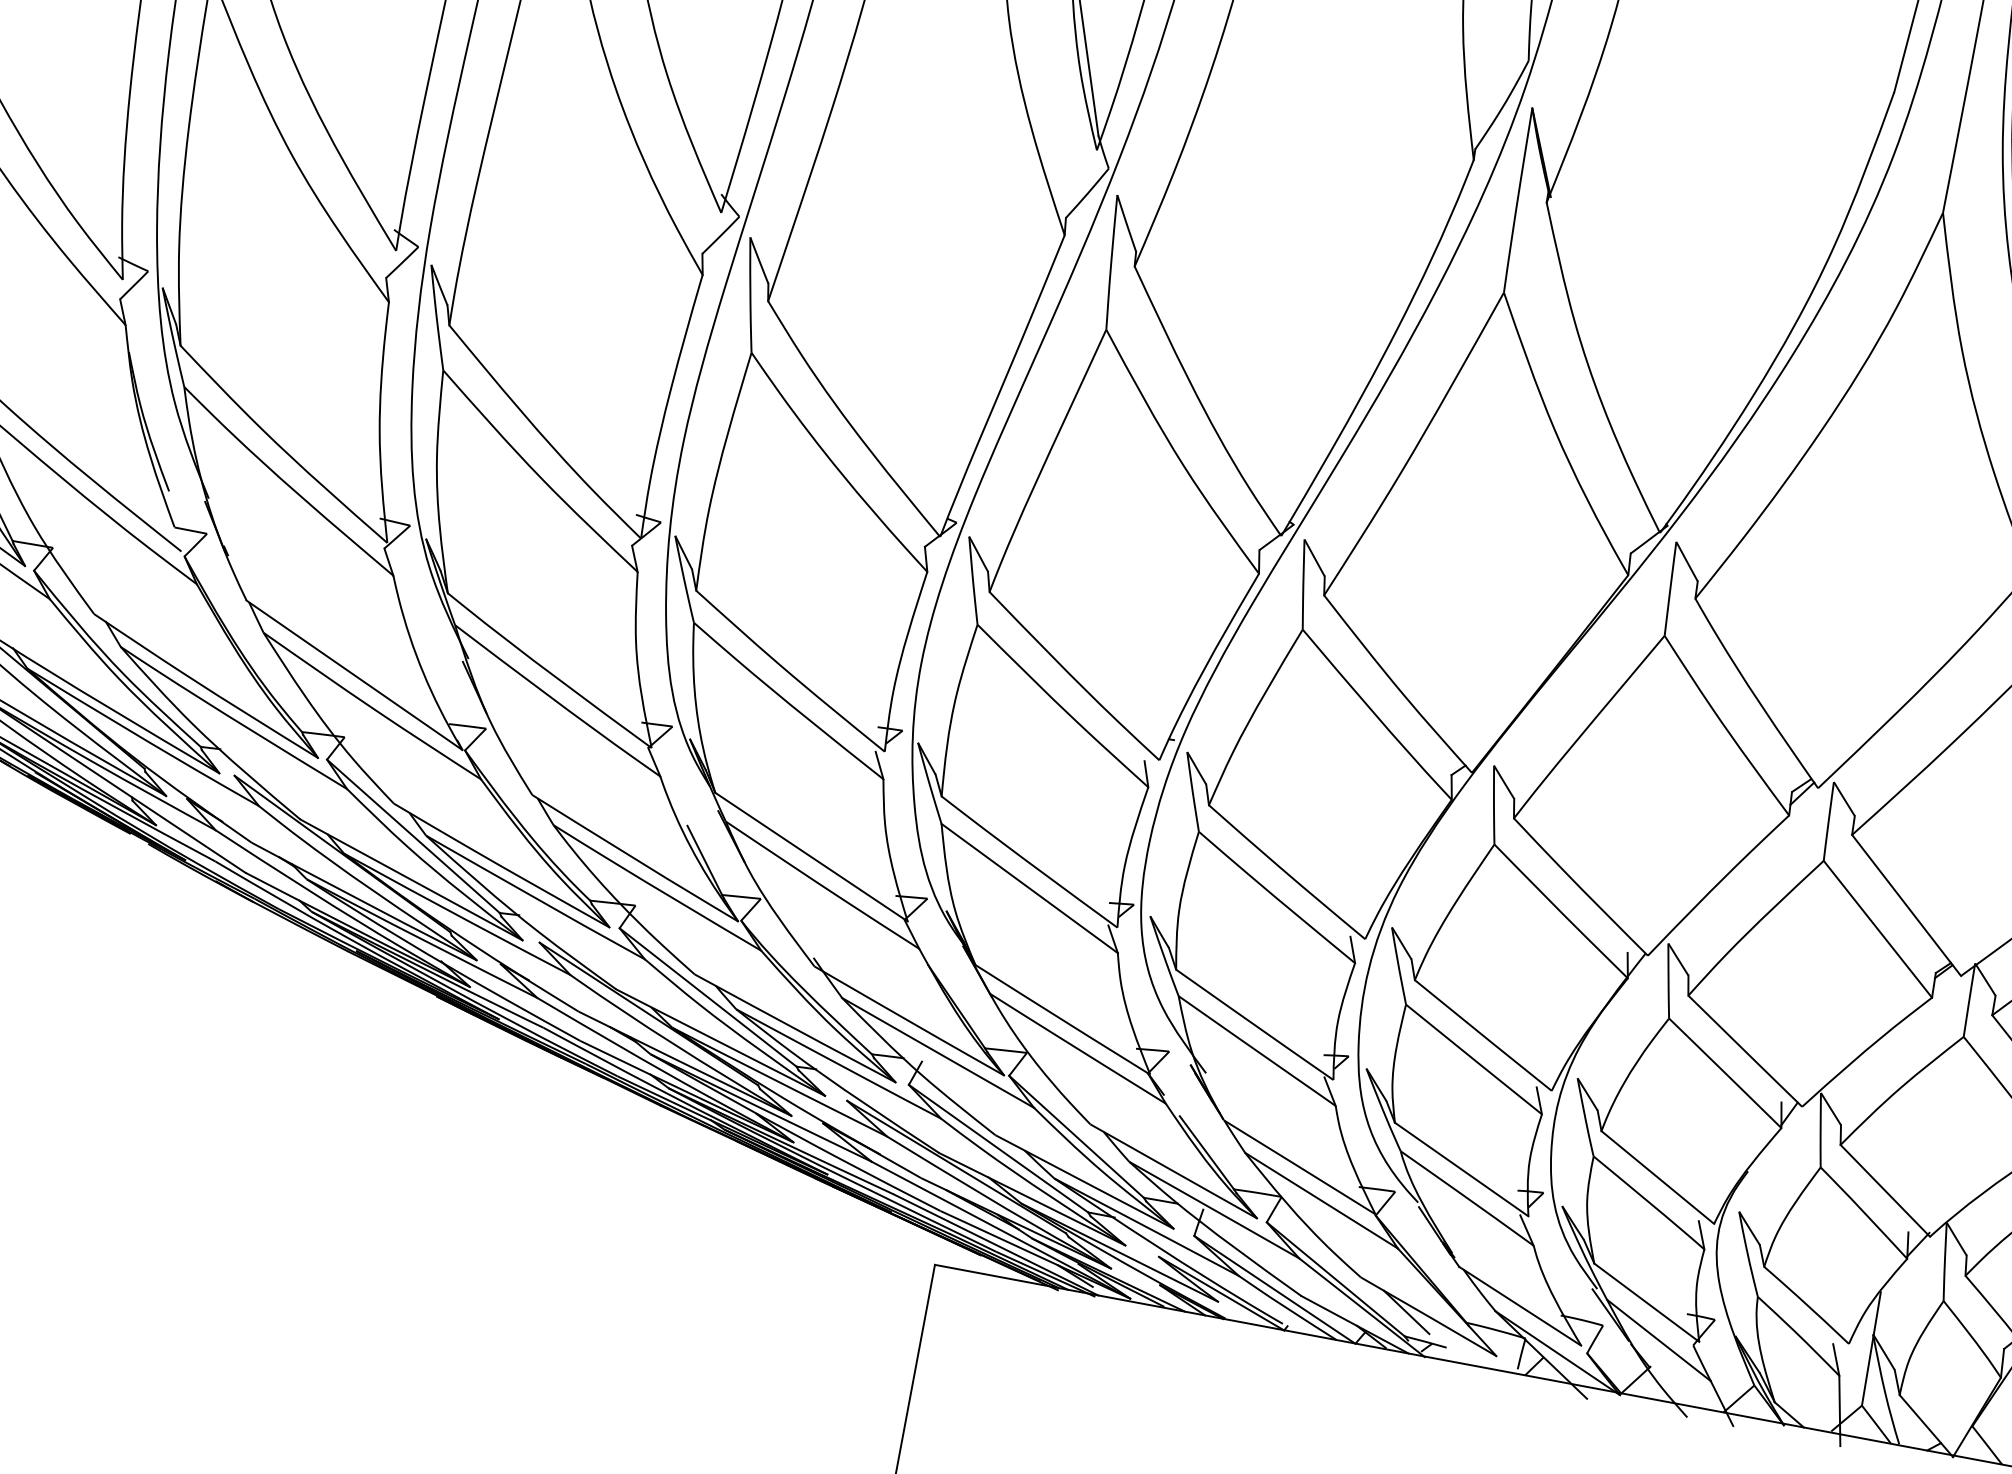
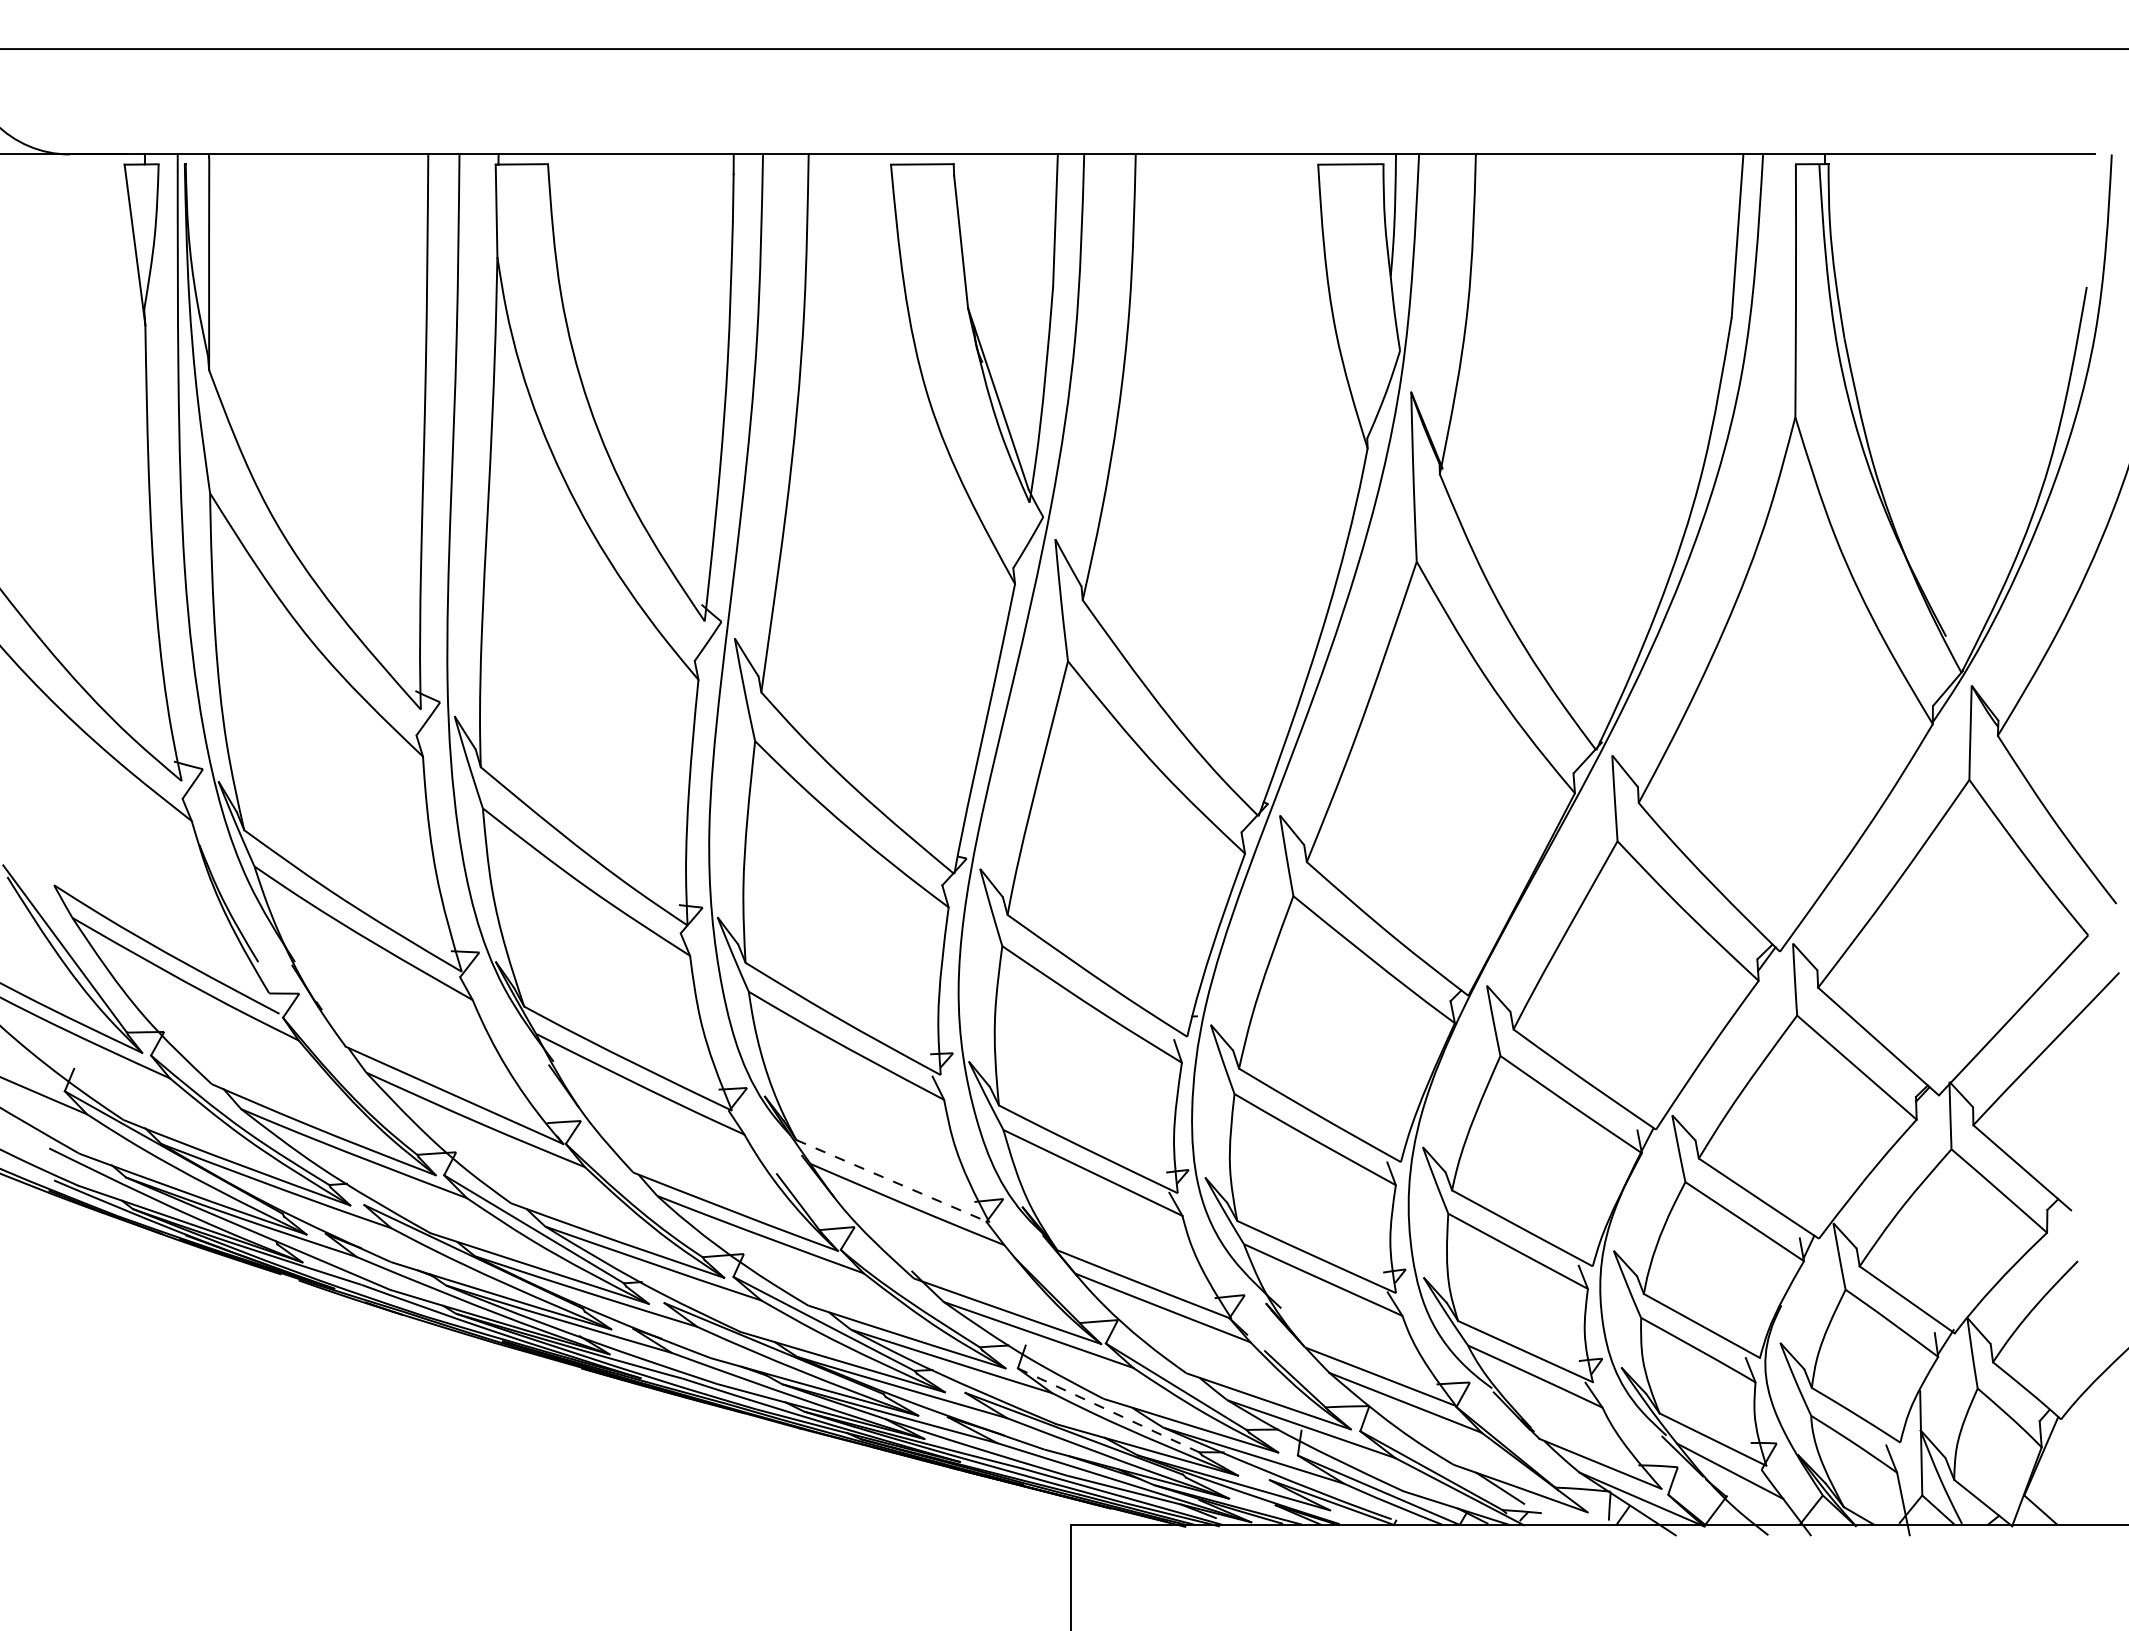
line: (812, 857) -> (893, 1181), solid -> dashed
line: (998, 1148) -> (1108, 1410), solid -> dashed

